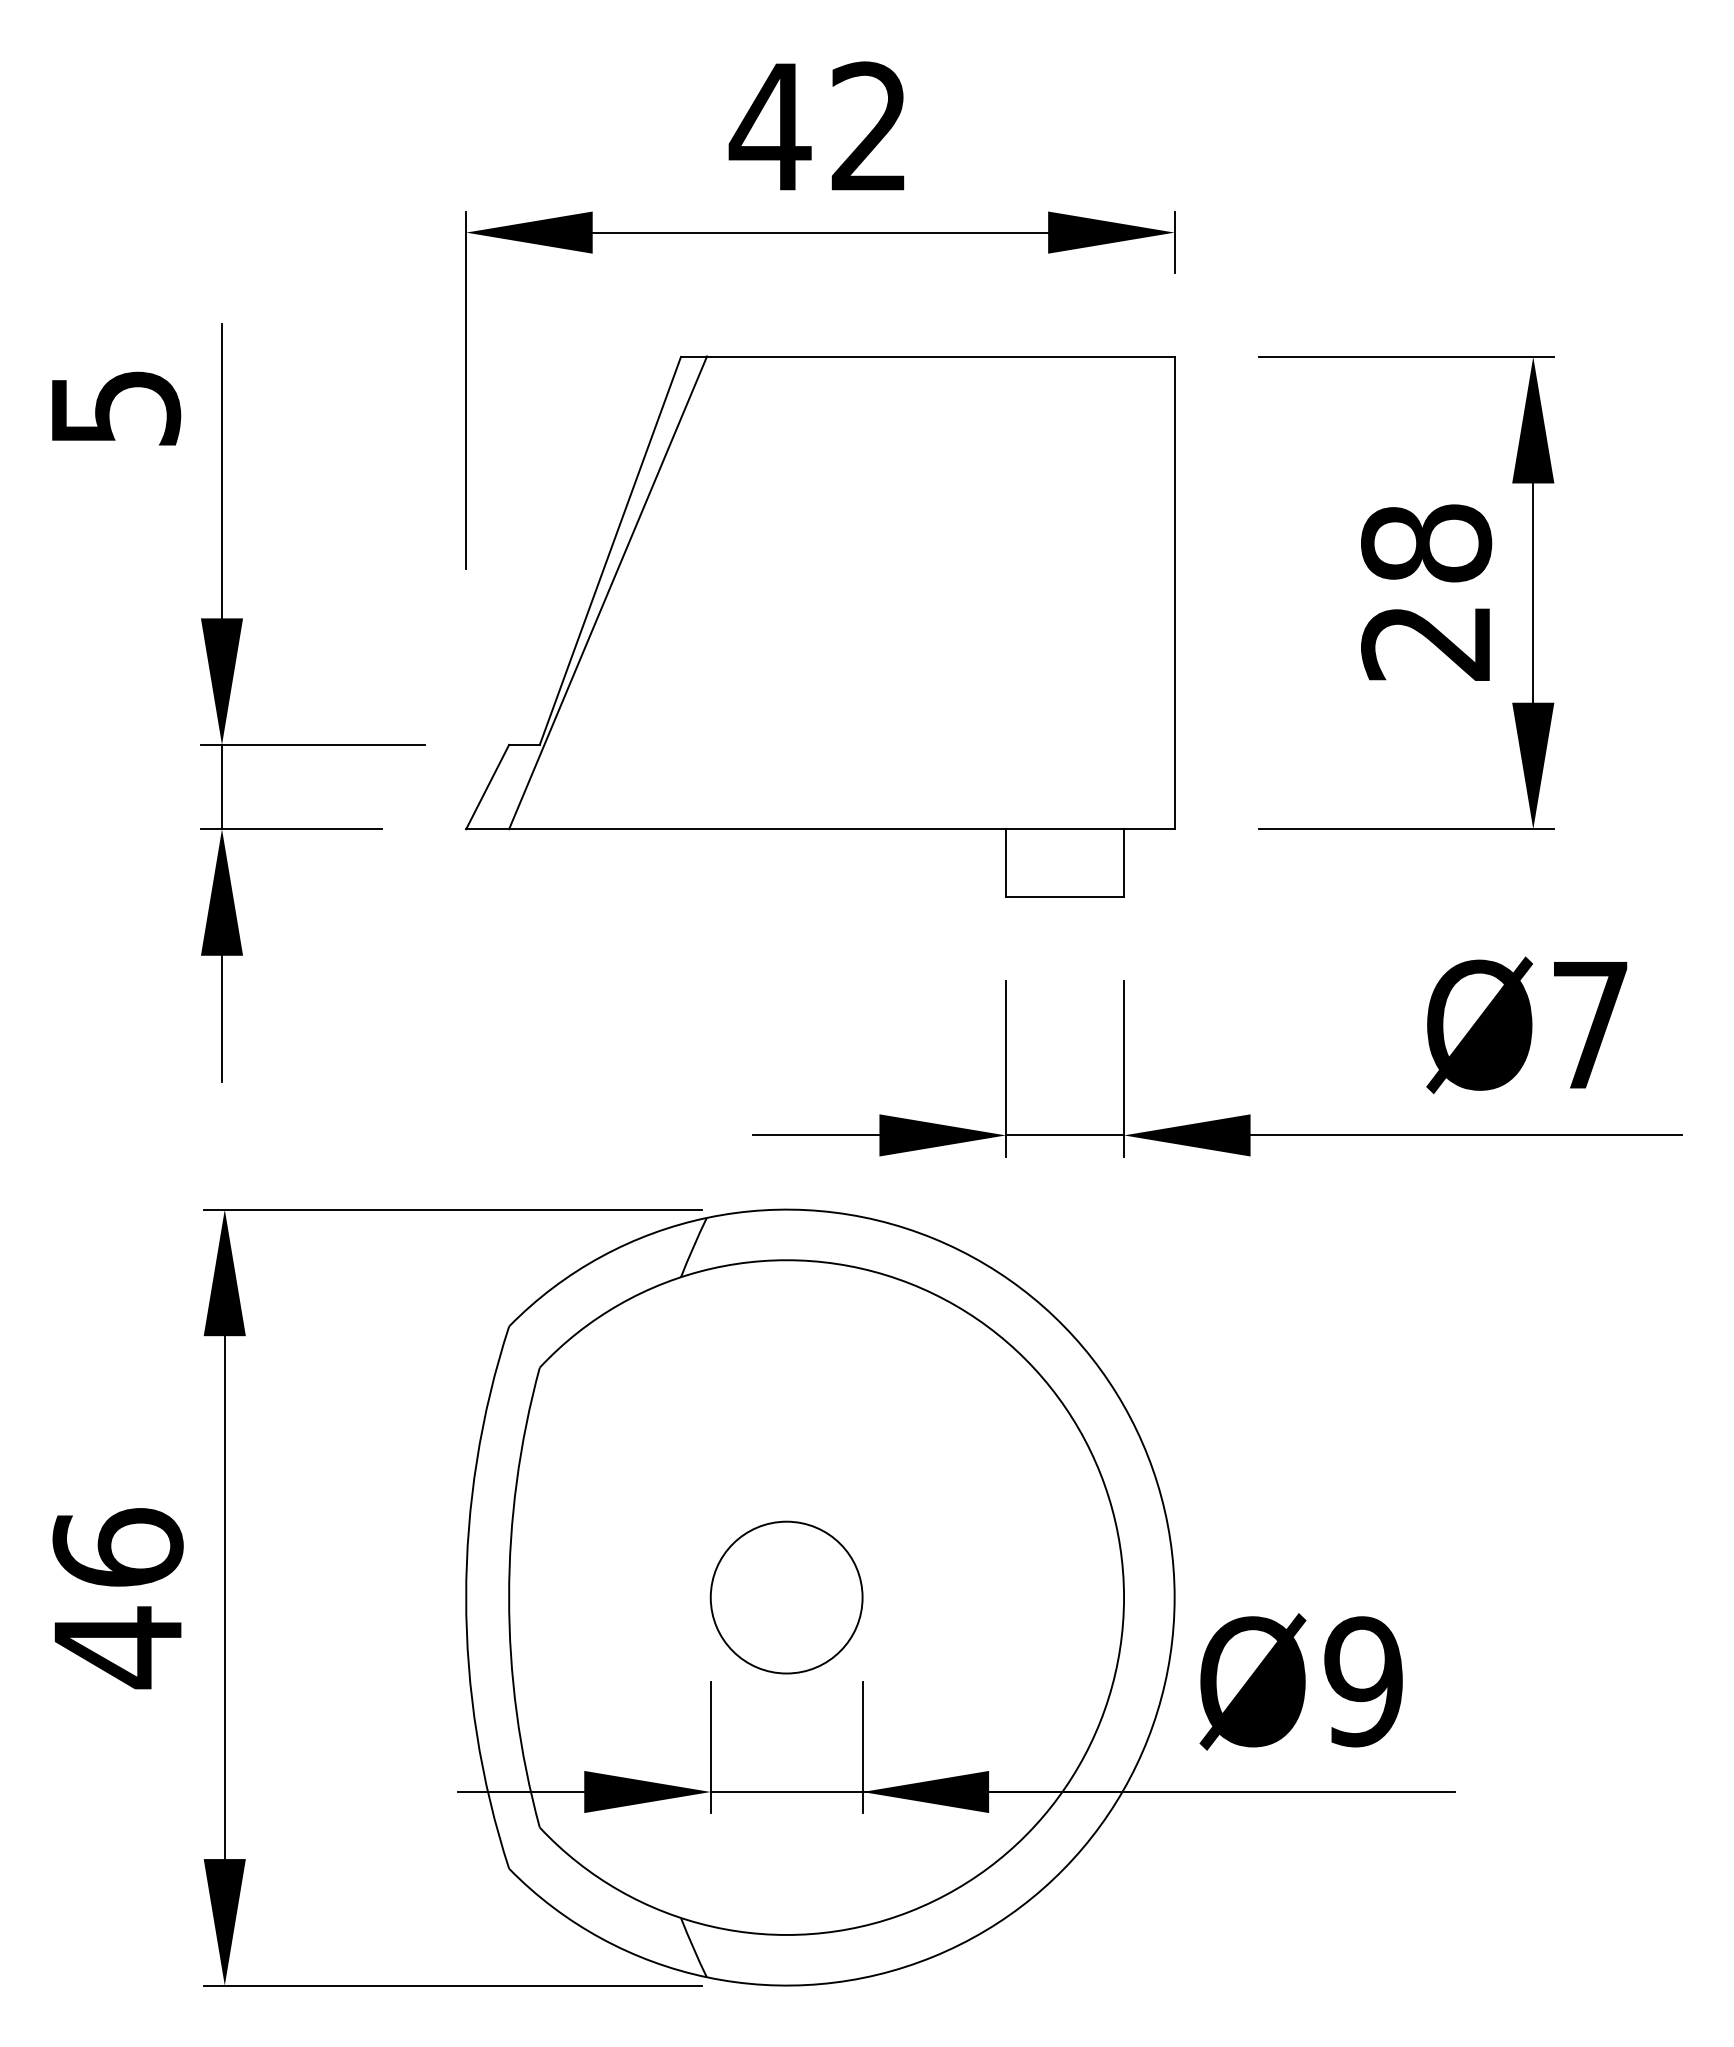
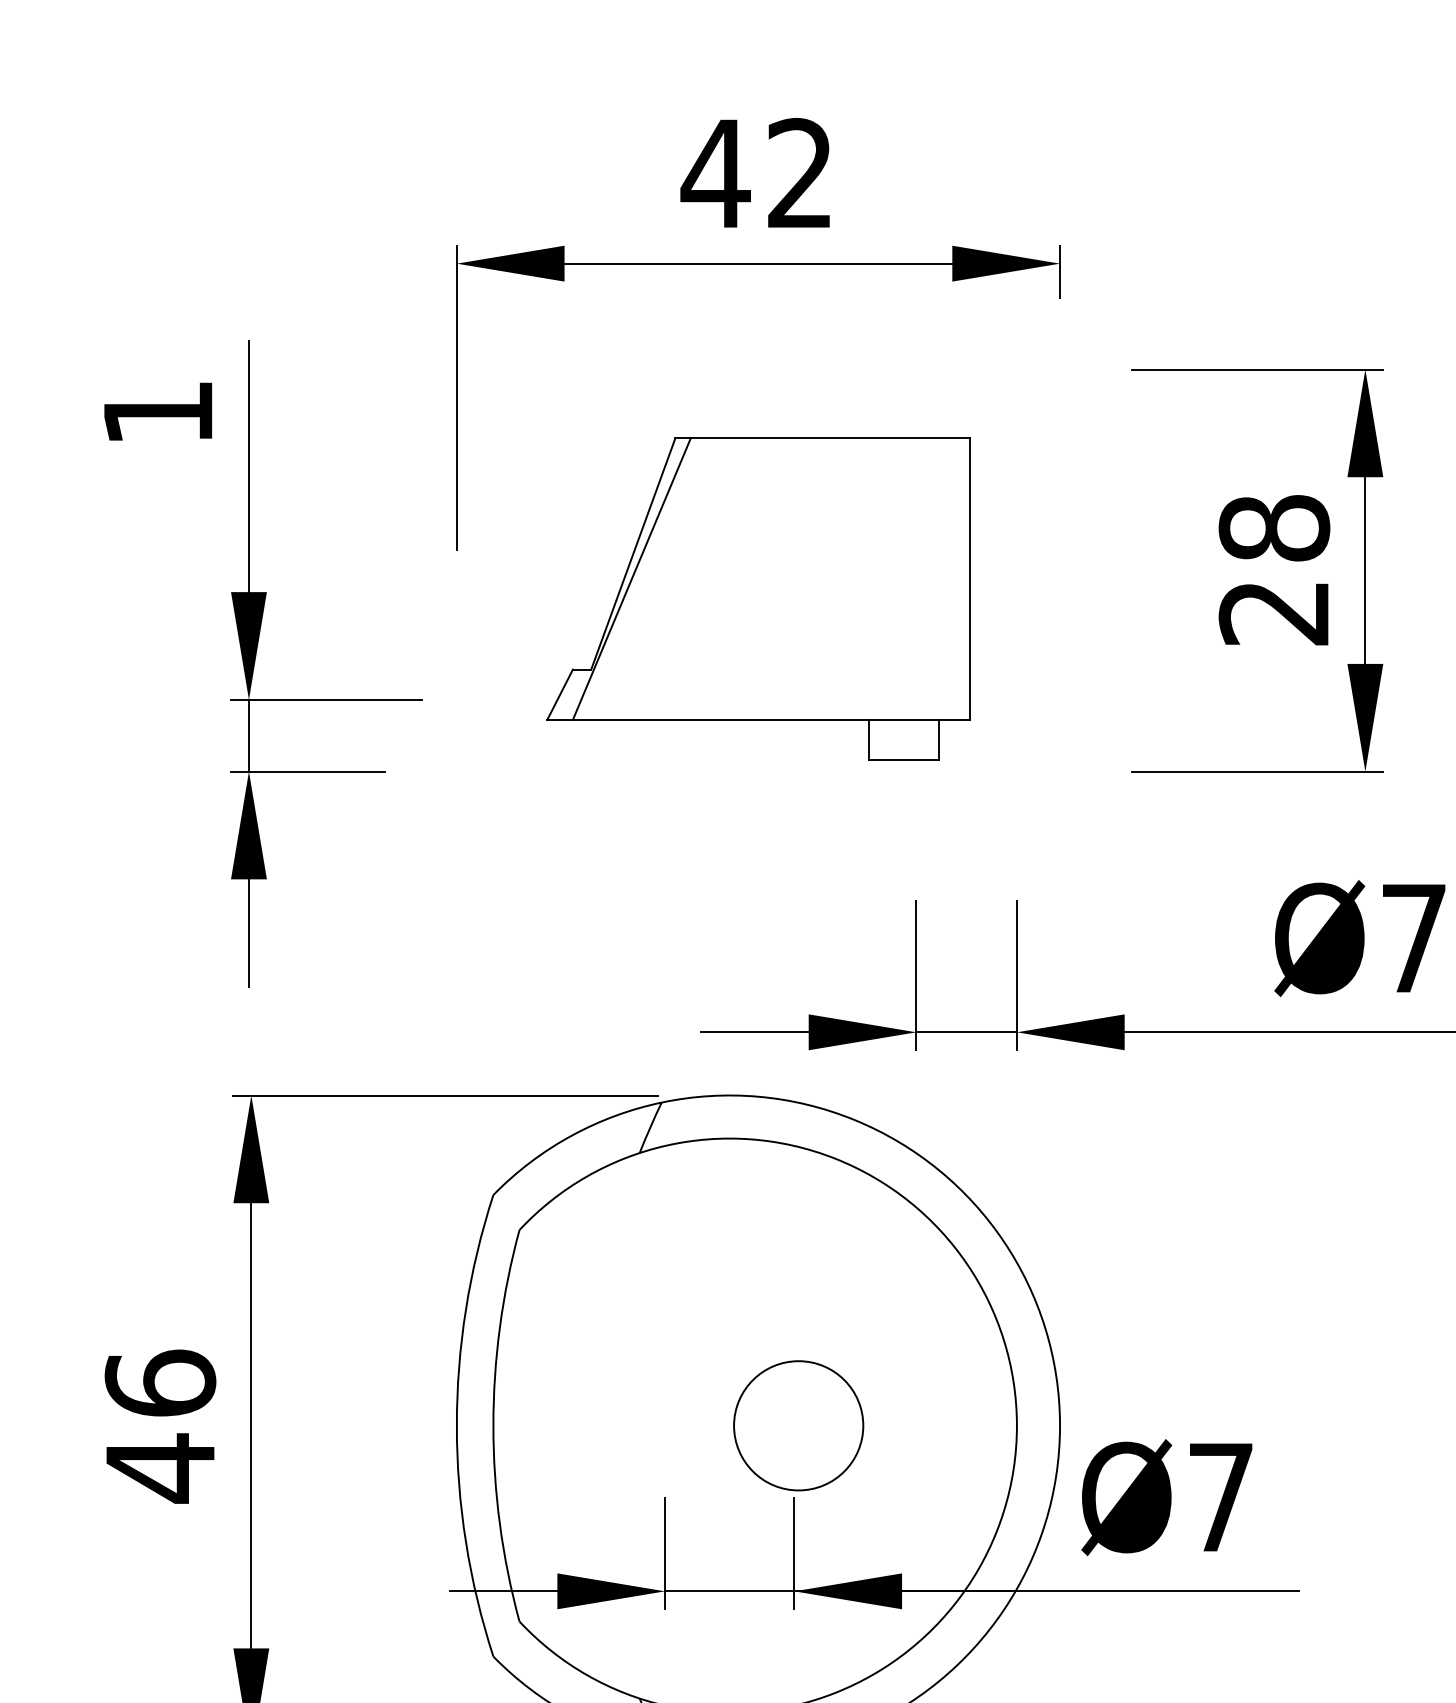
text: (116, 408) -> (159, 413), 5 -> 1
part: (820, 626) -> (758, 599), size x0.7
circle: (786, 1597) -> (798, 1425), moved
text: (1363, 1681) -> (1220, 1497), Ø9 -> Ø7

